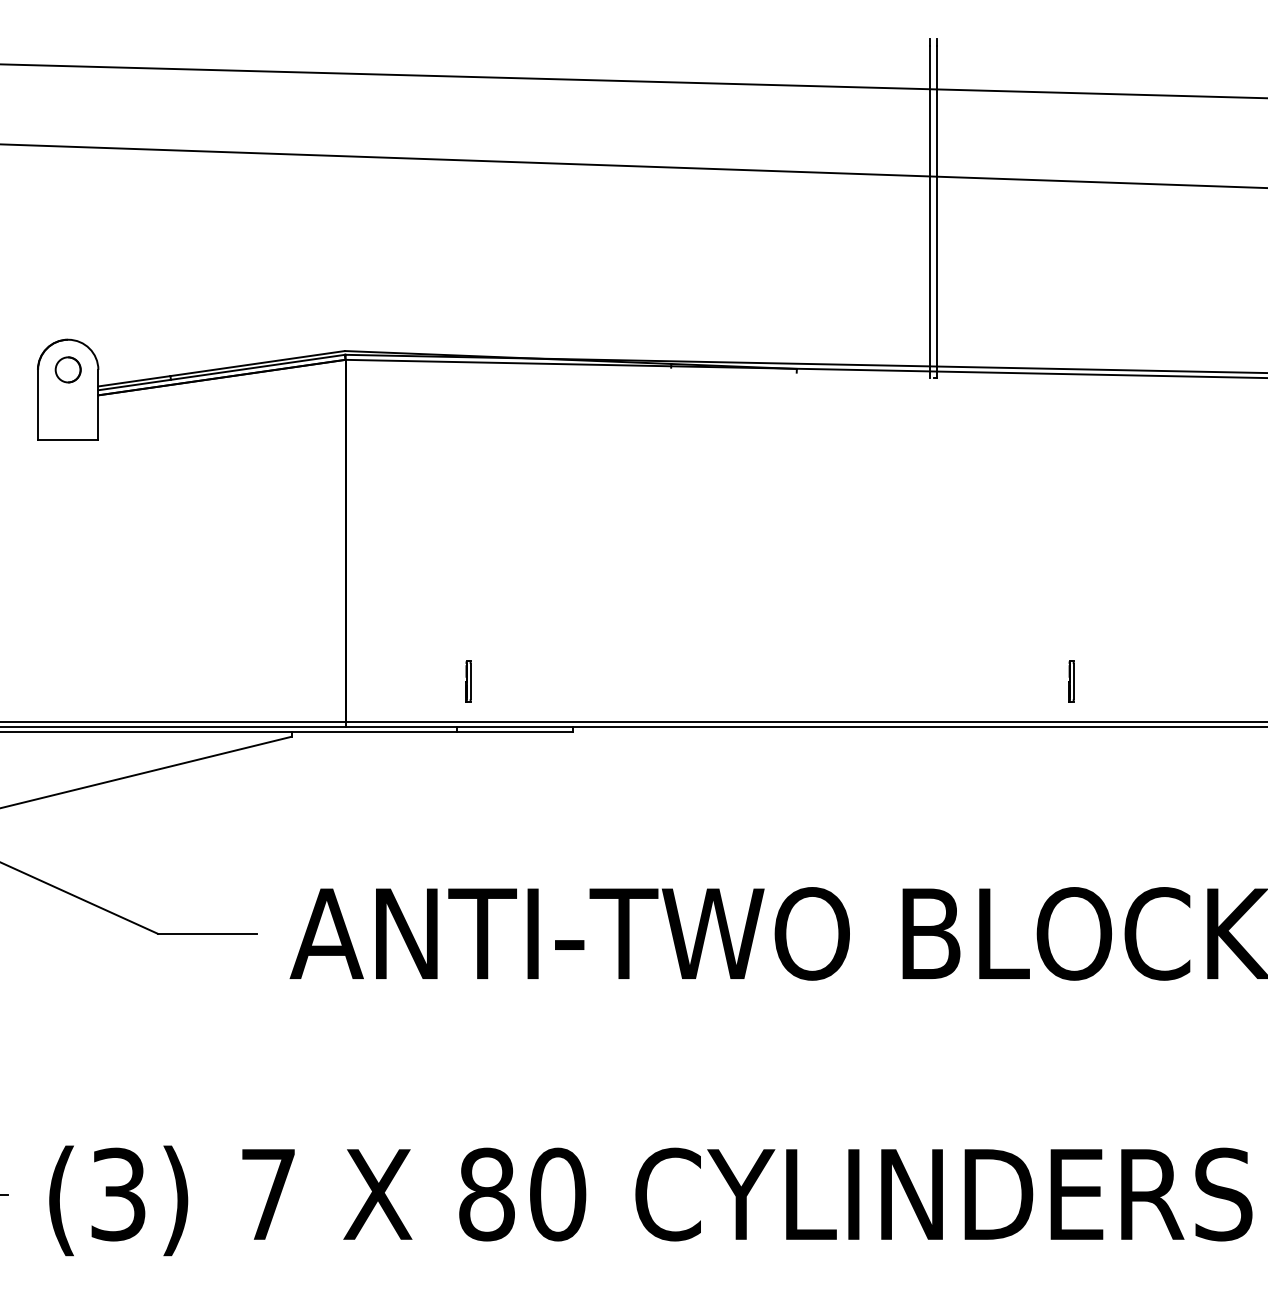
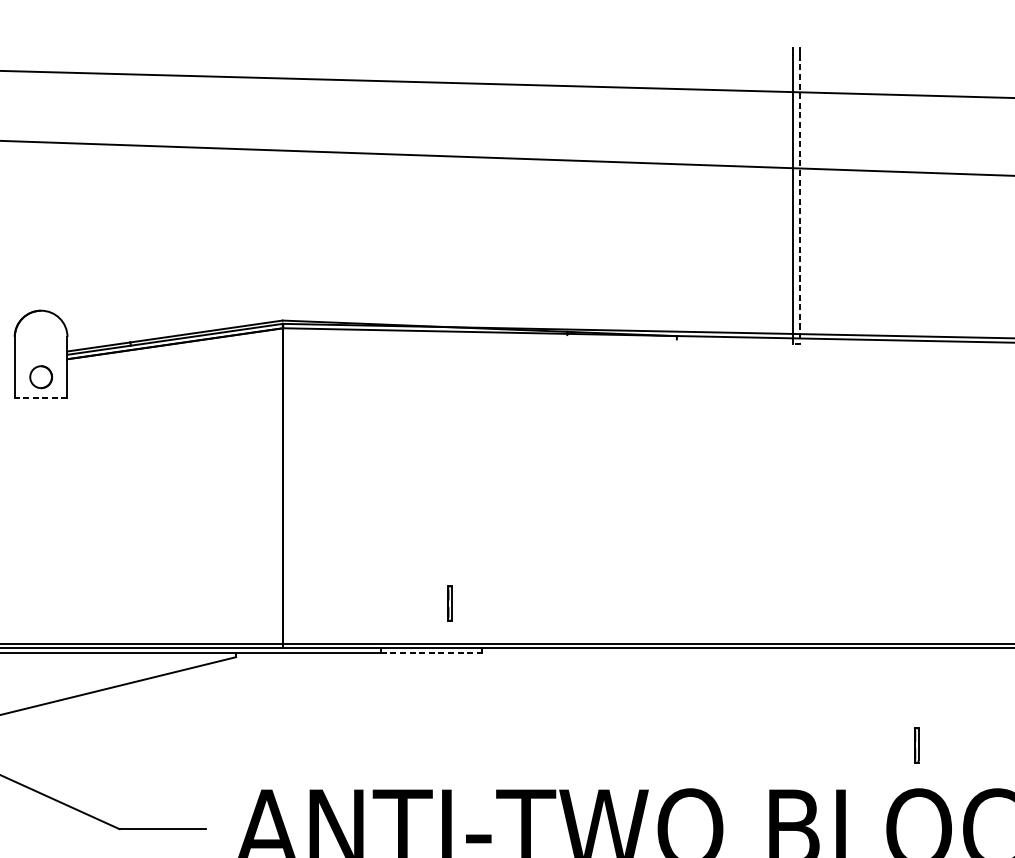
line: (937, 212) -> (799, 199), solid -> dashed
part: (67, 369) -> (40, 376), moved
line: (67, 440) -> (40, 398), solid -> dashed
part: (468, 681) -> (449, 603), moved
part: (1071, 681) -> (916, 745), moved
line: (515, 731) -> (431, 652), solid -> dashed

